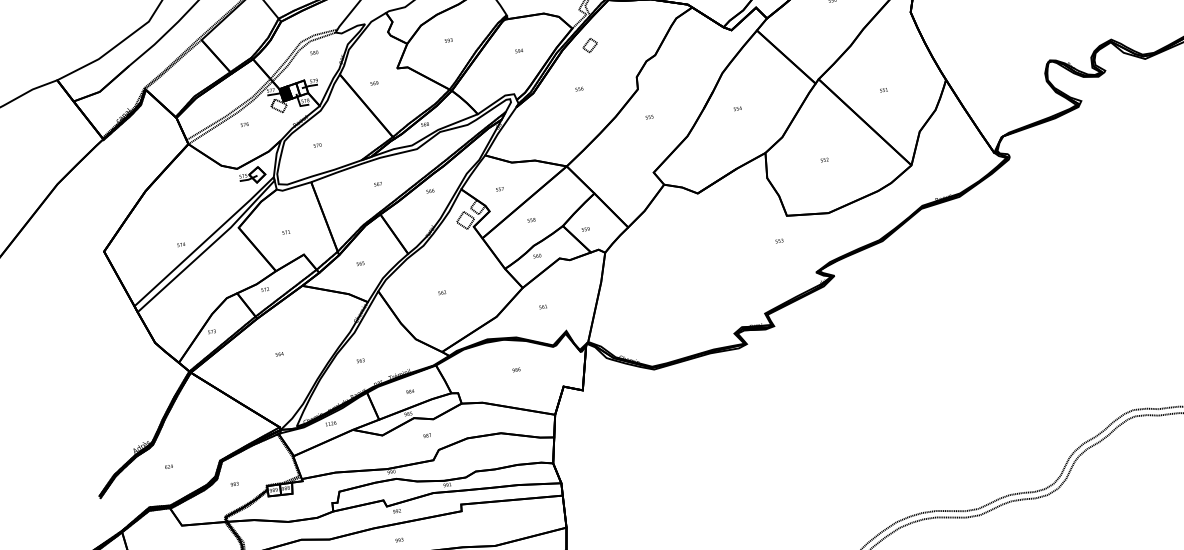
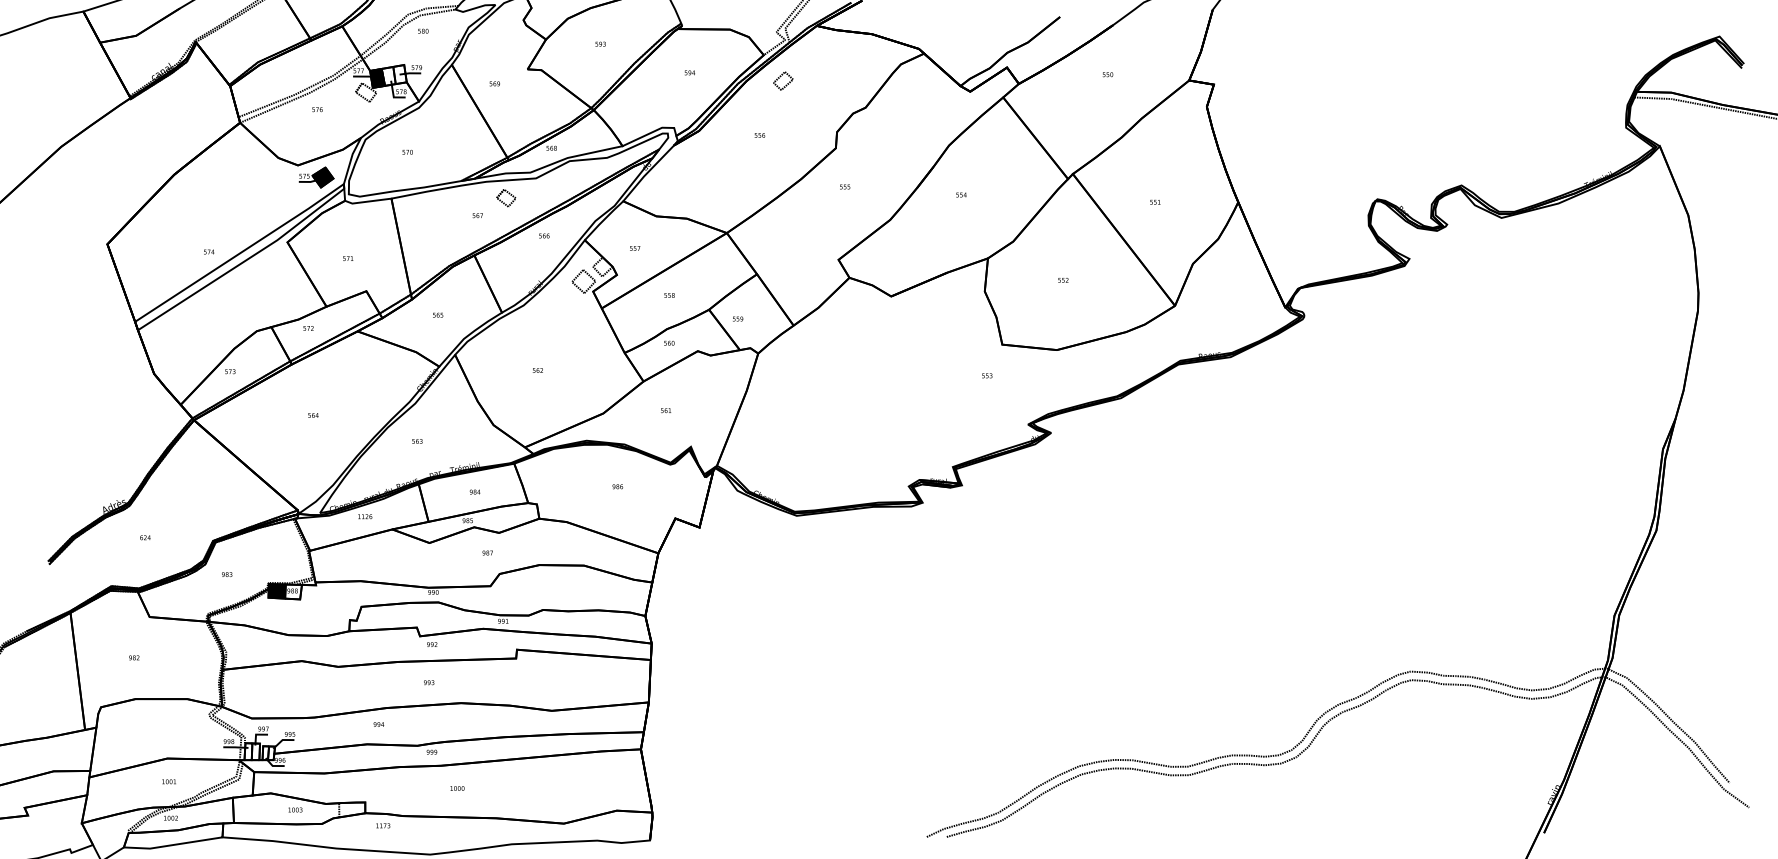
part: (397, 167) -> (506, 198), added
fill: (256, 174) -> (322, 177), added
fill: (273, 490) -> (276, 591), added

